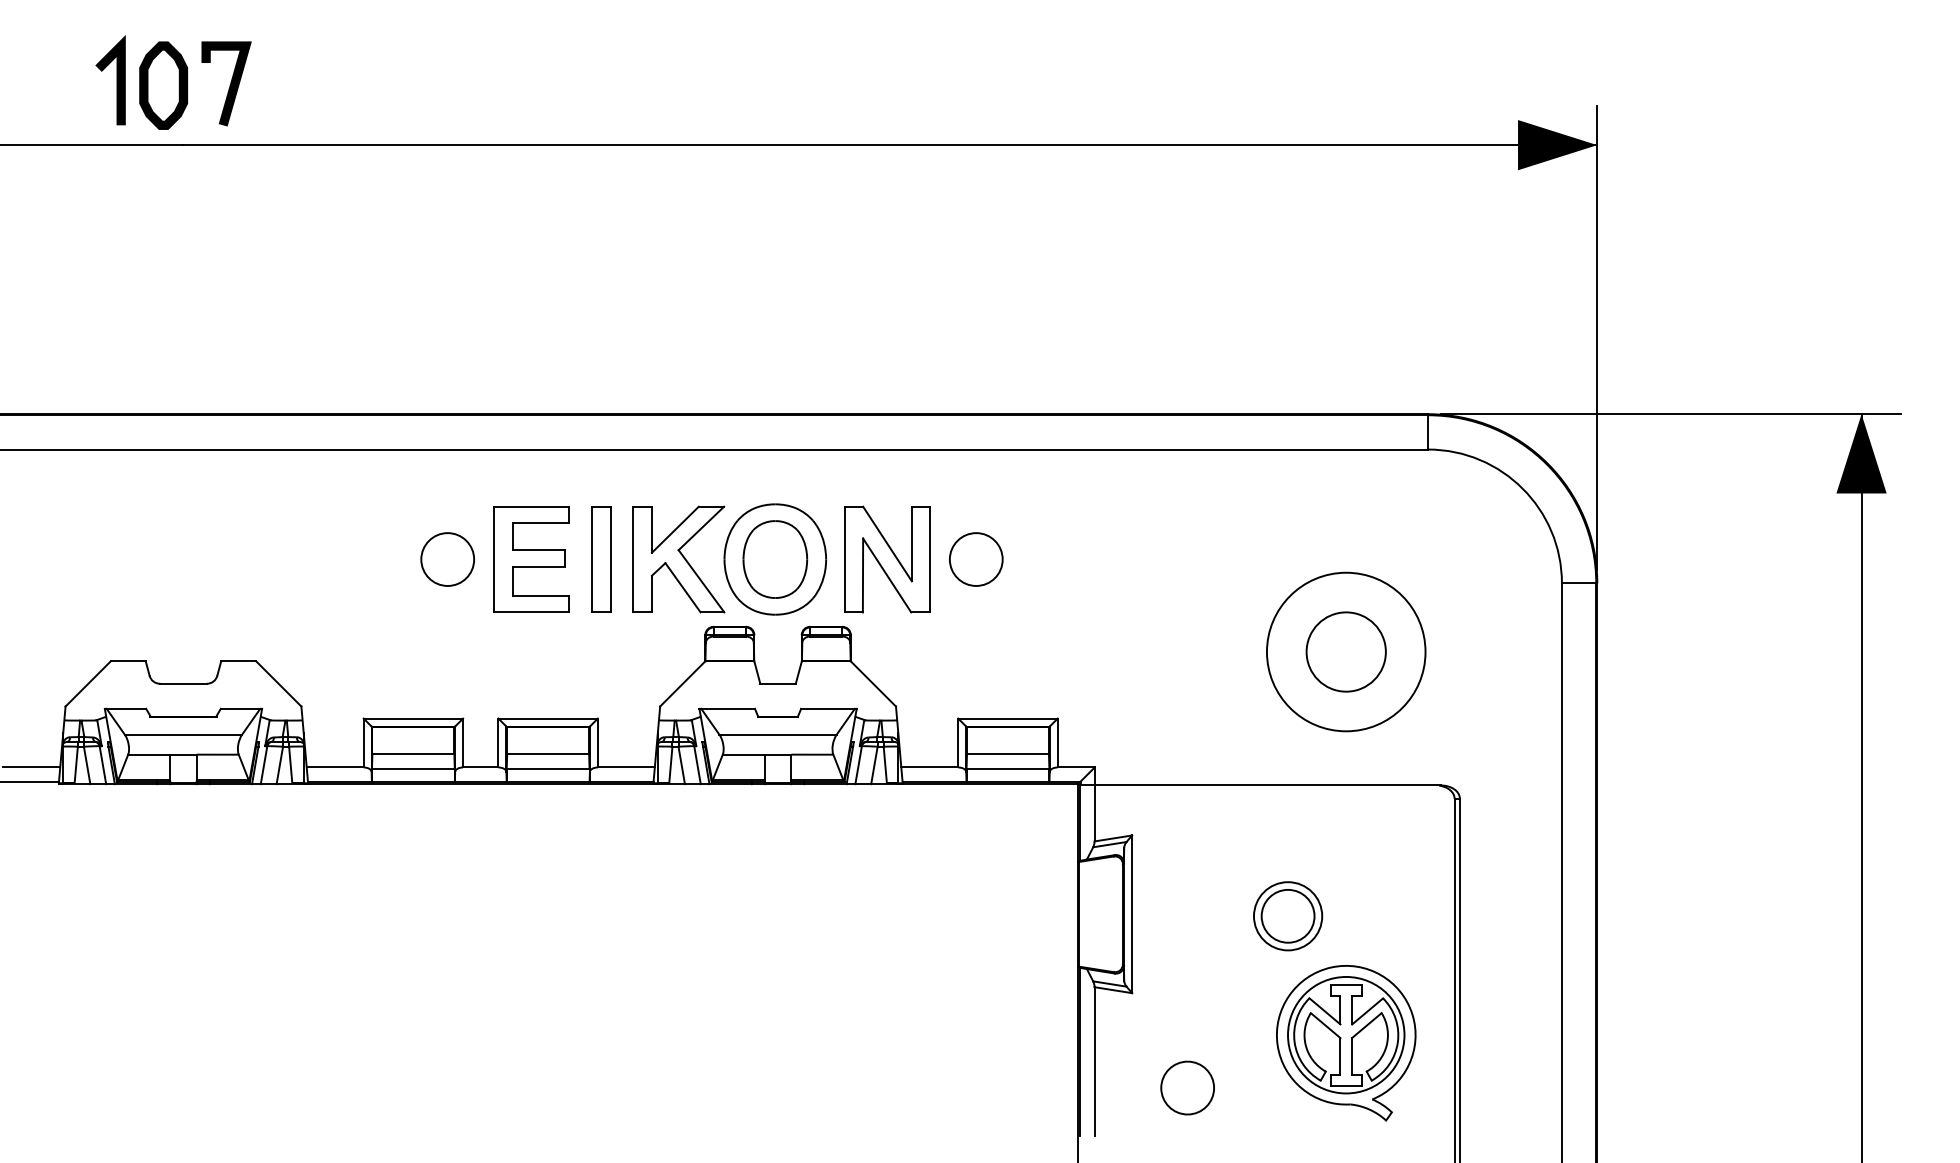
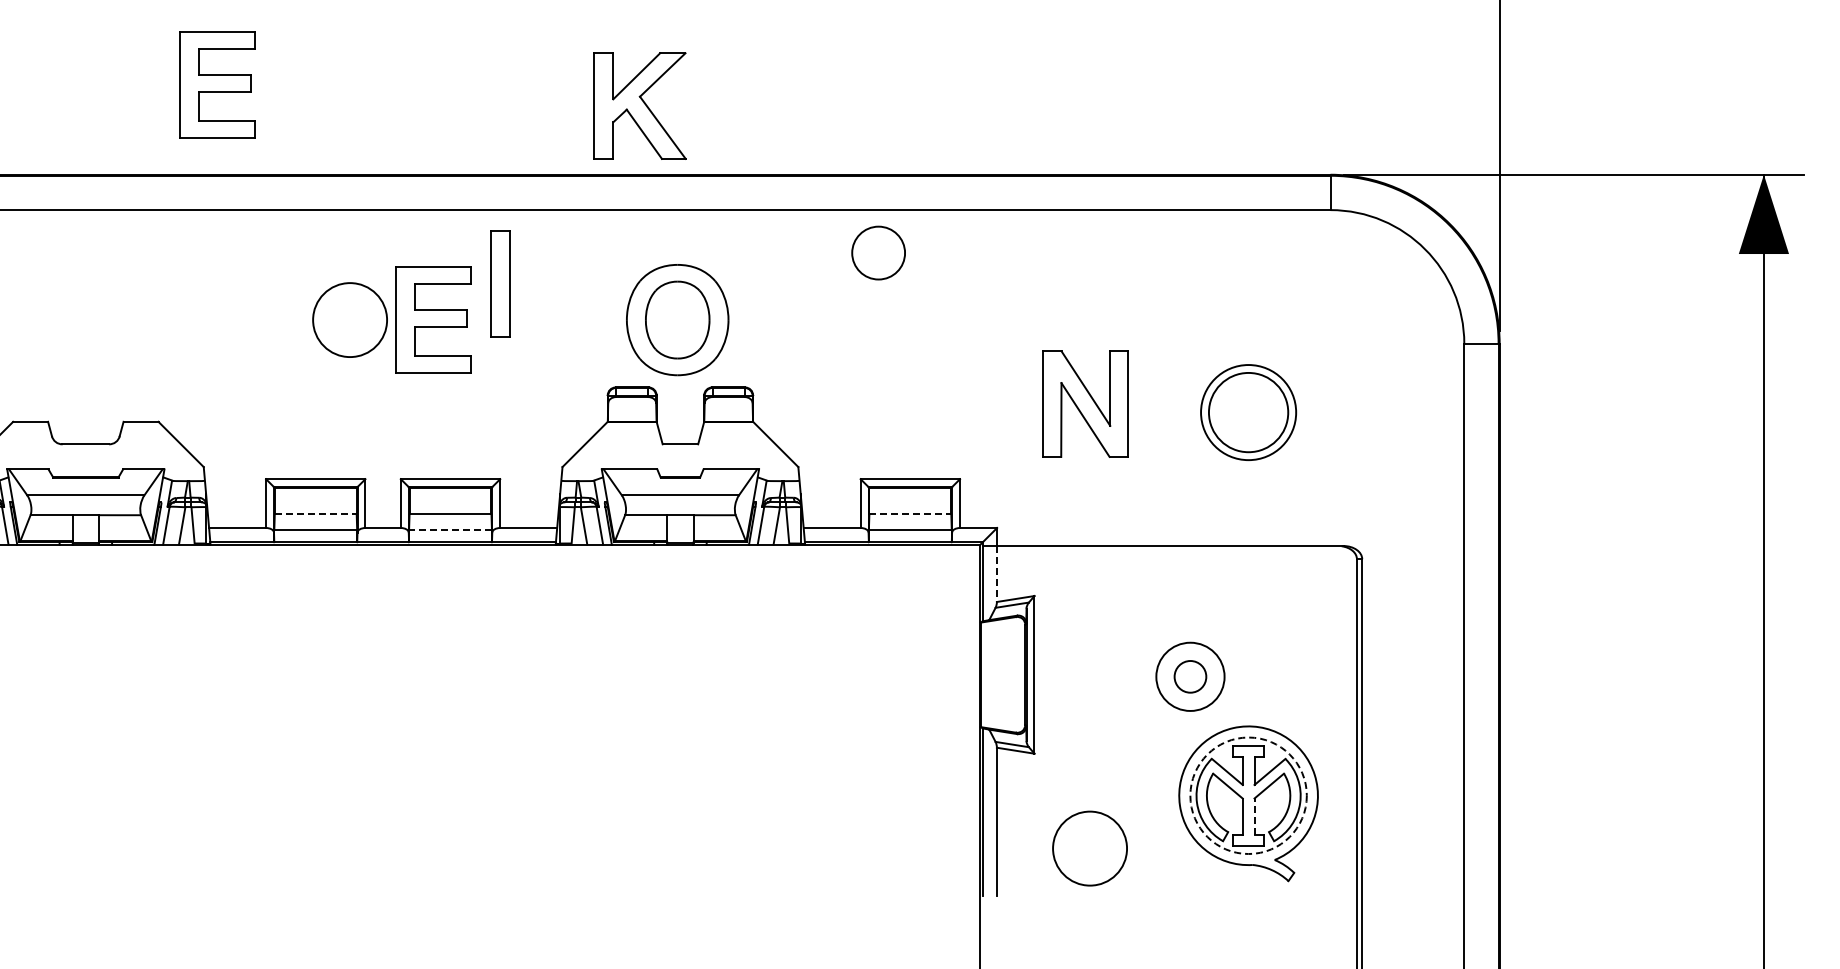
part: (315, 324) -> (217, 85), added
circle: (447, 559) -> (349, 320), size x1.4
part: (601, 559) -> (500, 284), moved
part: (678, 559) -> (639, 106), moved
part: (887, 559) -> (1085, 404), moved
circle: (976, 559) -> (878, 253), moved
circle: (1345, 651) -> (1247, 412), size x0.6
line: (413, 753) -> (315, 514), solid -> dashed
line: (1007, 753) -> (909, 514), solid -> dashed
line: (547, 769) -> (449, 530), solid -> dashed
line: (1094, 813) -> (996, 574), solid -> dashed
circle: (1287, 915) -> (1189, 676), size x0.6
circle: (1346, 1034) -> (1248, 795), solid -> dashed
line: (1352, 1055) -> (1254, 816), solid -> dashed
circle: (1187, 1087) -> (1089, 848), size x1.4

